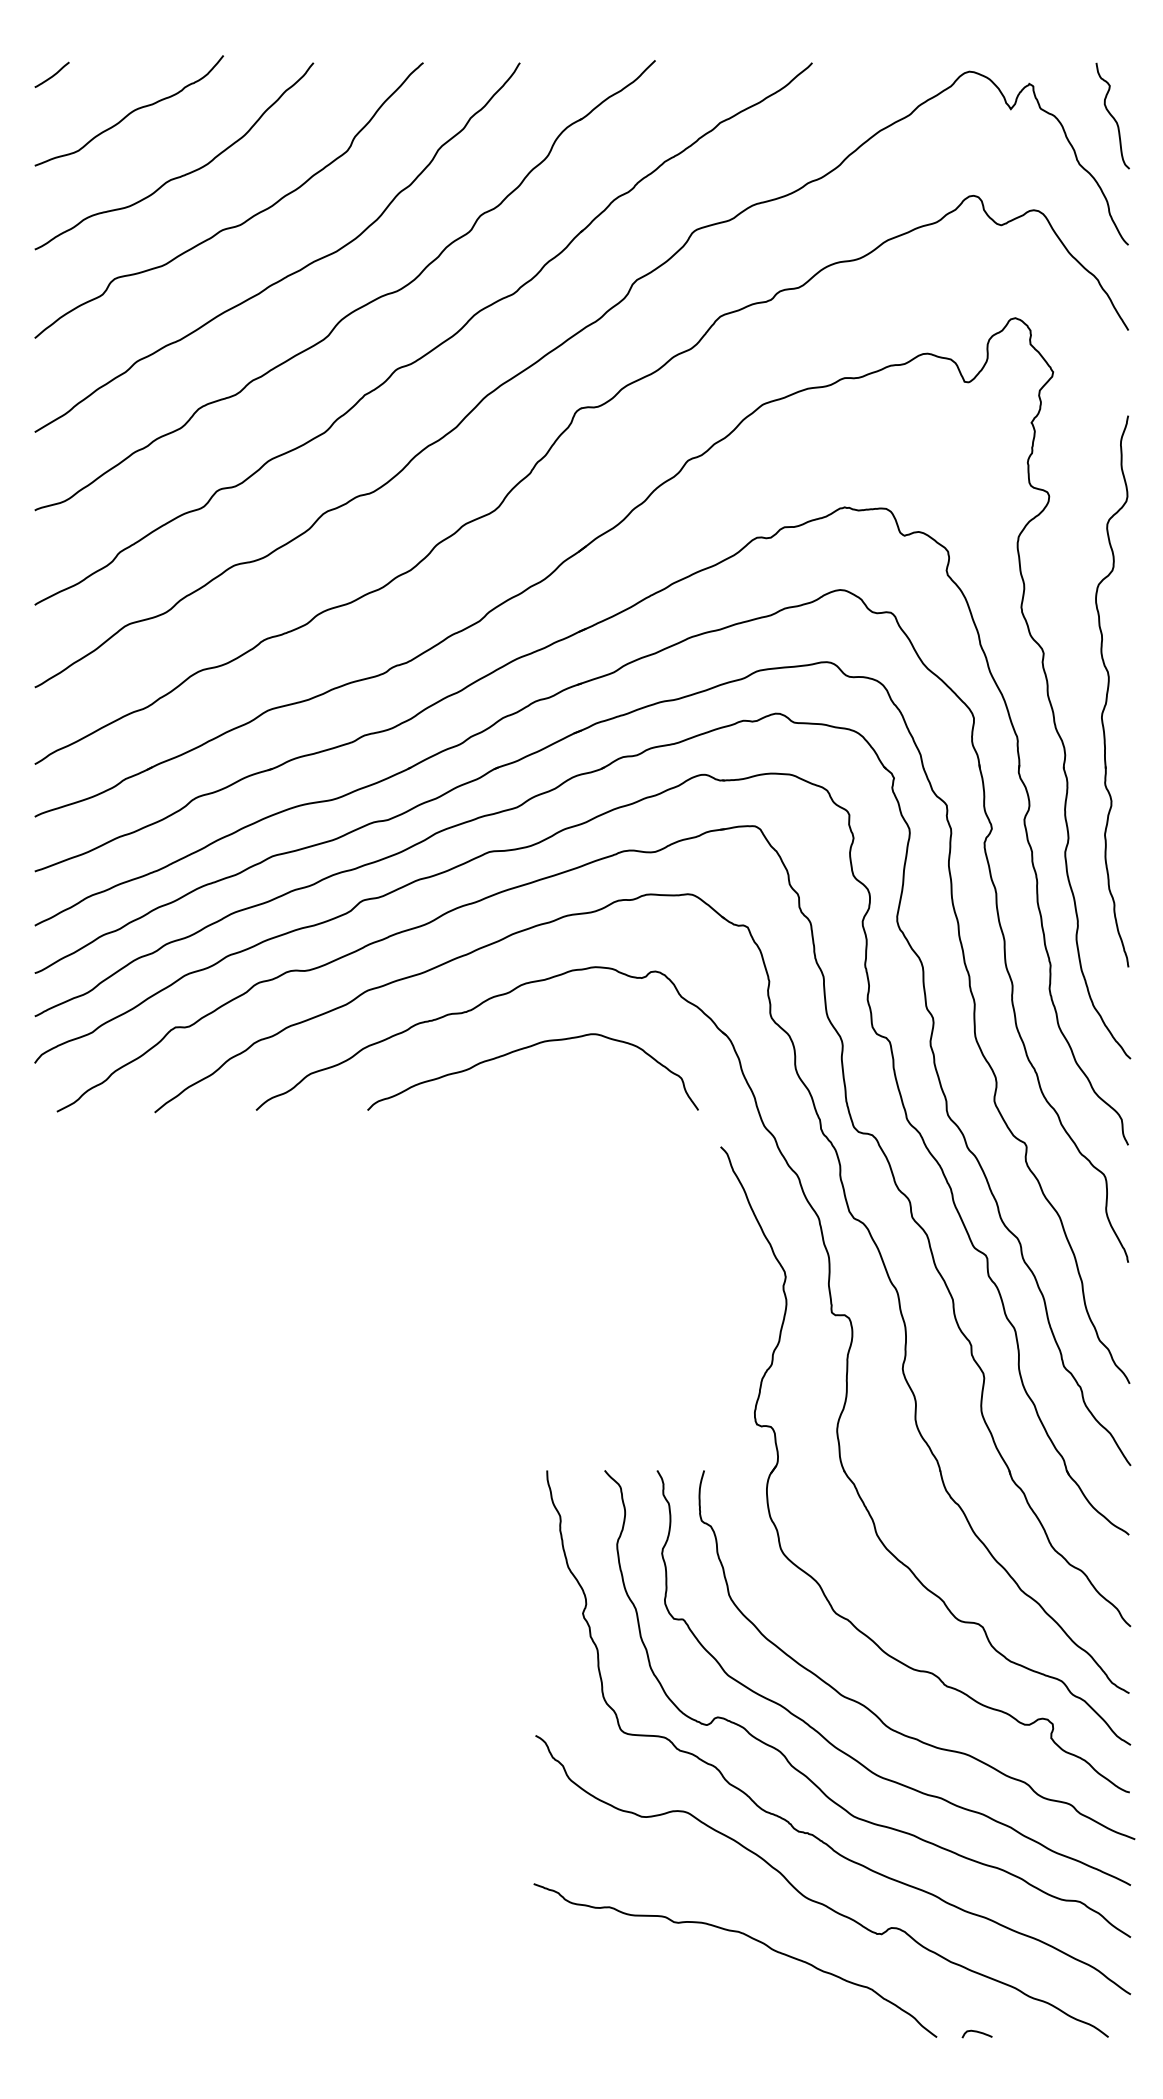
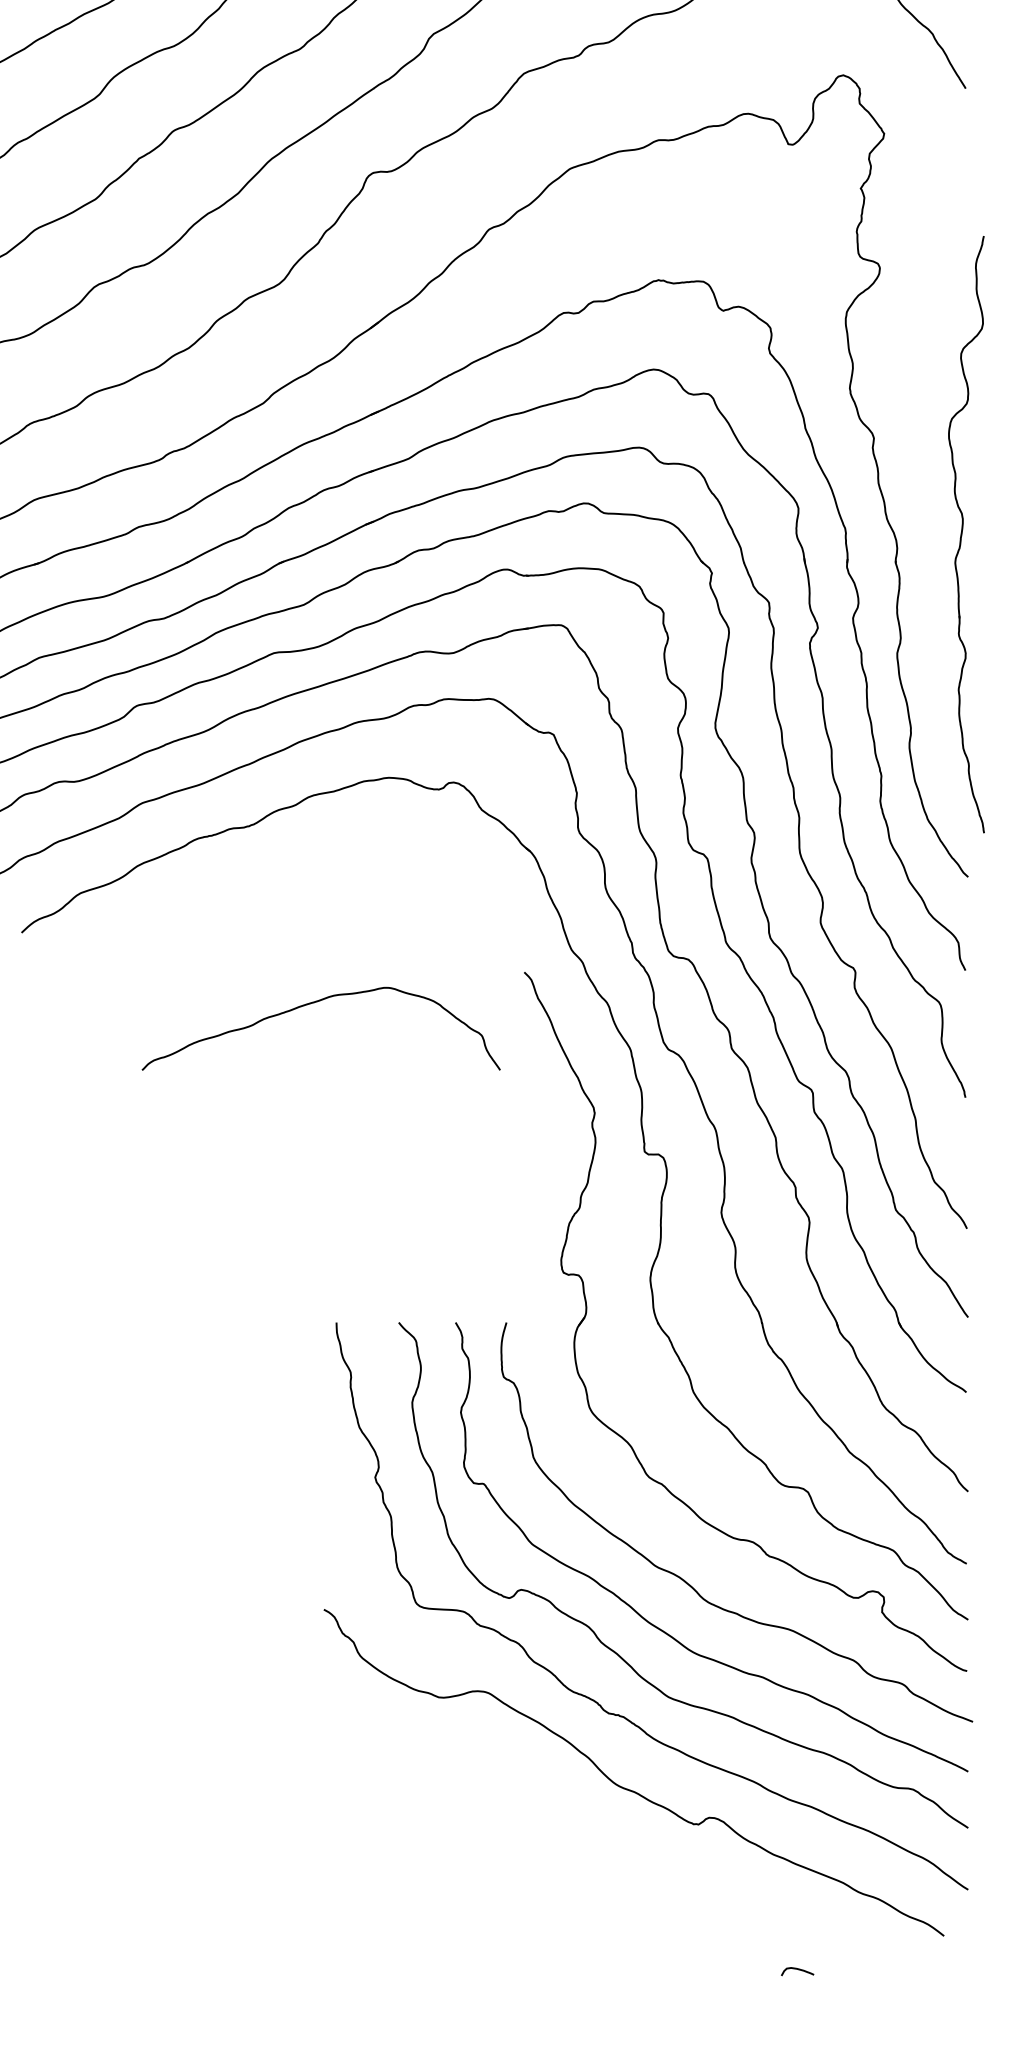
part: (1112, 691) -> (966, 534), moved
curve: (524, 1049) -> (311, 1004), moved
curve: (746, 1936) -> (552, 1826), removed
curve: (976, 2032) -> (796, 1969), moved

